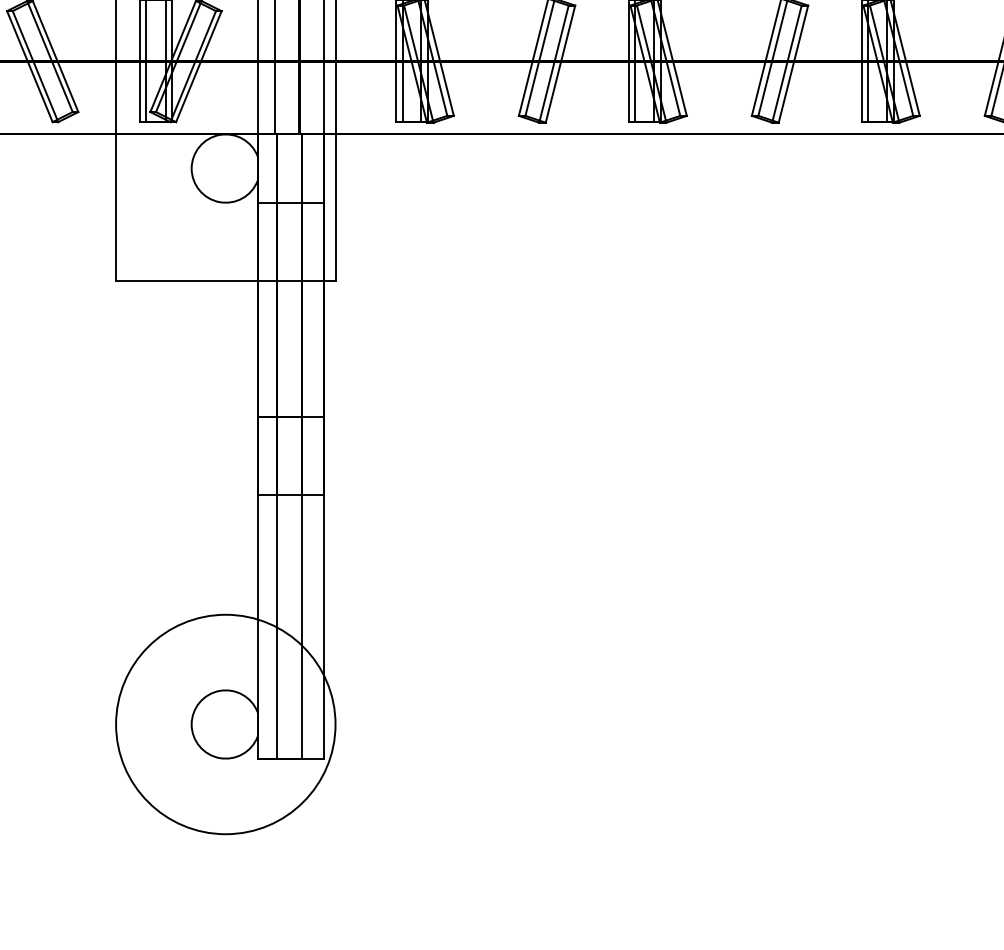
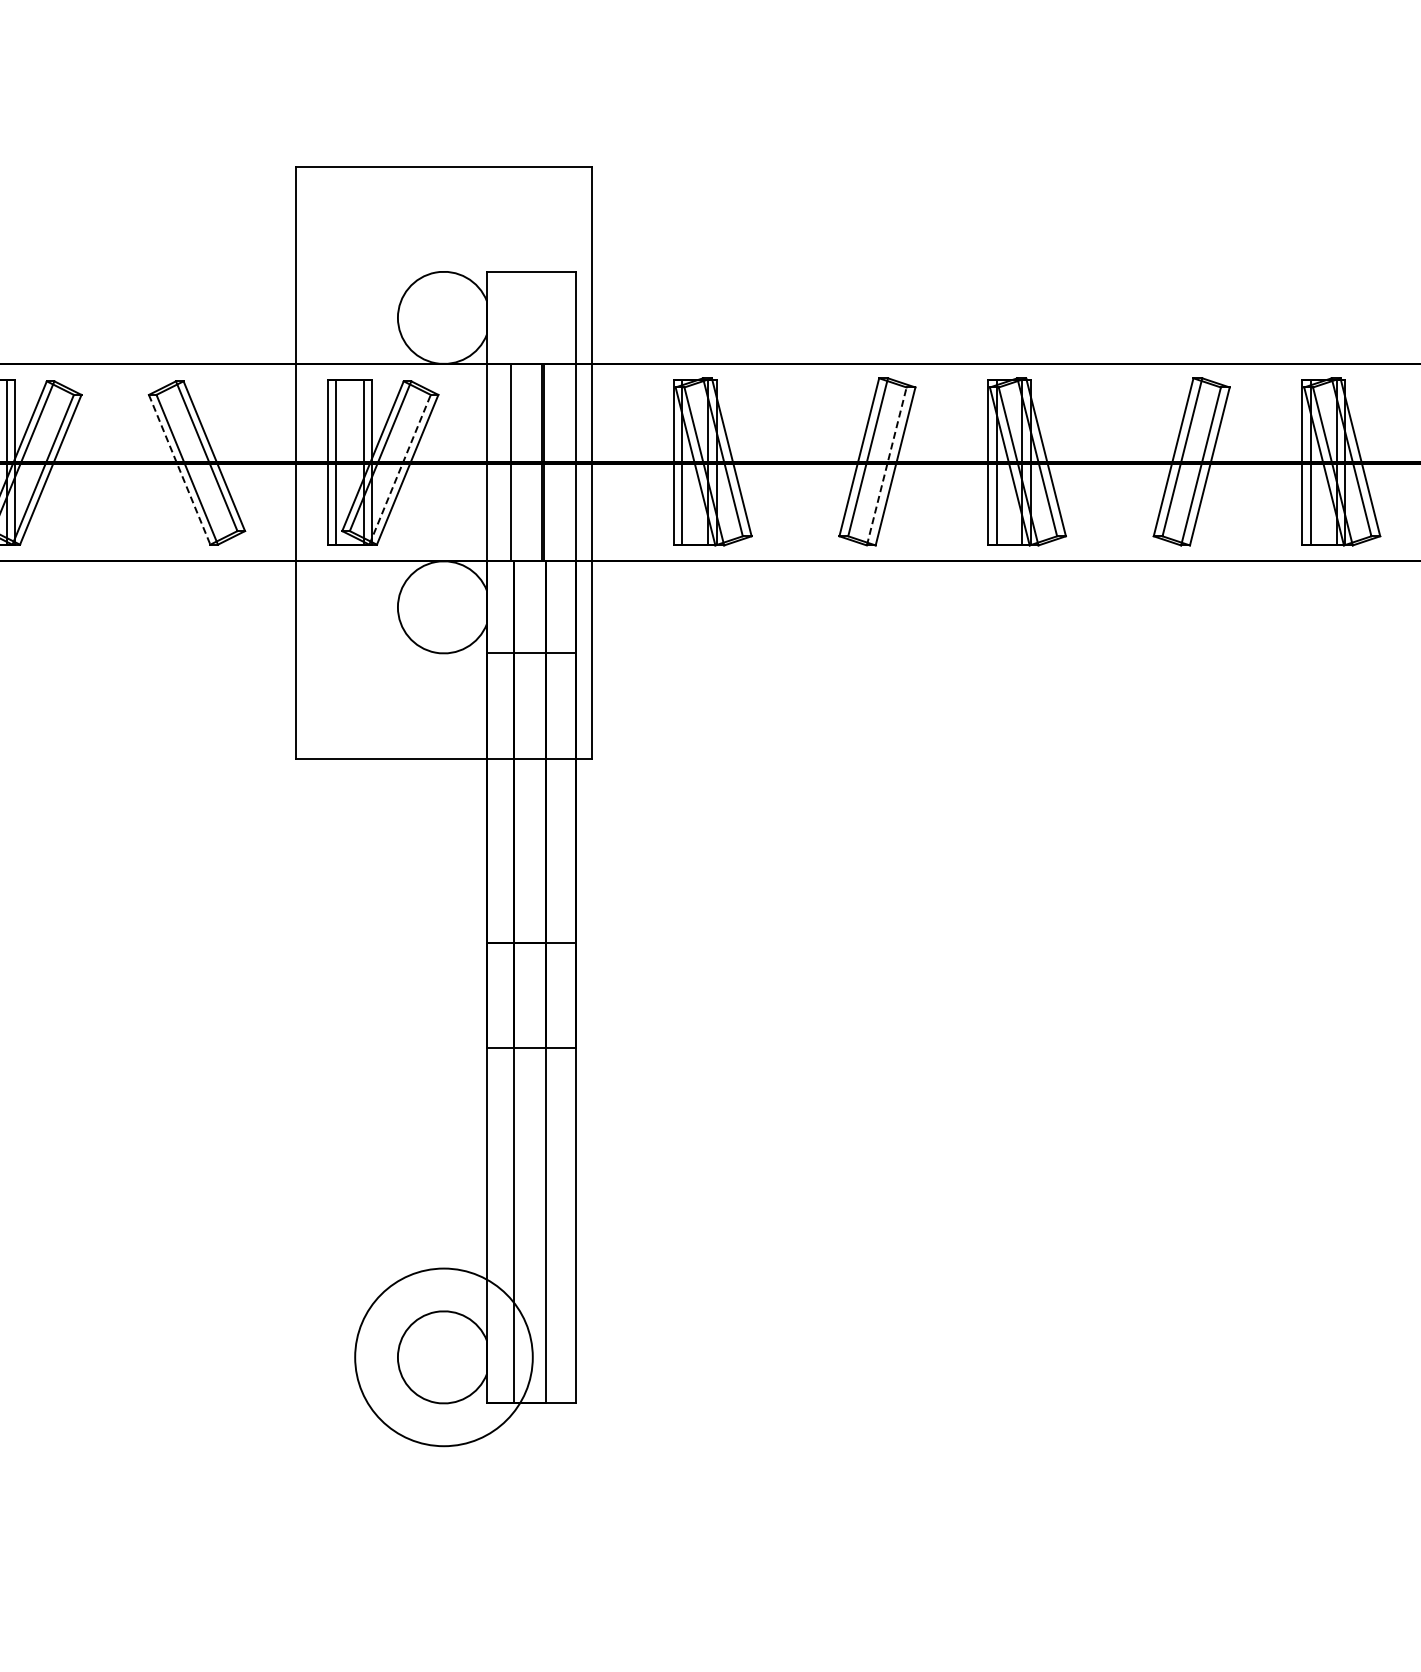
line: (553, 63) -> (886, 465), solid -> dashed
line: (29, 66) -> (179, 469), solid -> dashed
line: (193, 66) -> (400, 469), solid -> dashed
circle: (225, 724) -> (443, 1357), size x0.6

